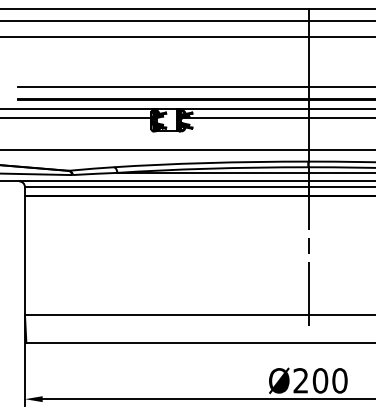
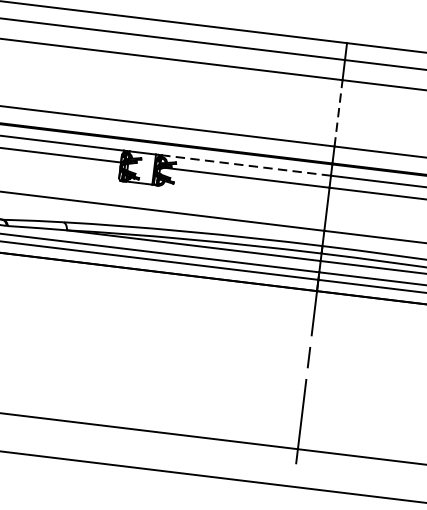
line: (308, 61) -> (338, 113), solid -> dashed
line: (244, 108) -> (246, 165), solid -> dashed

